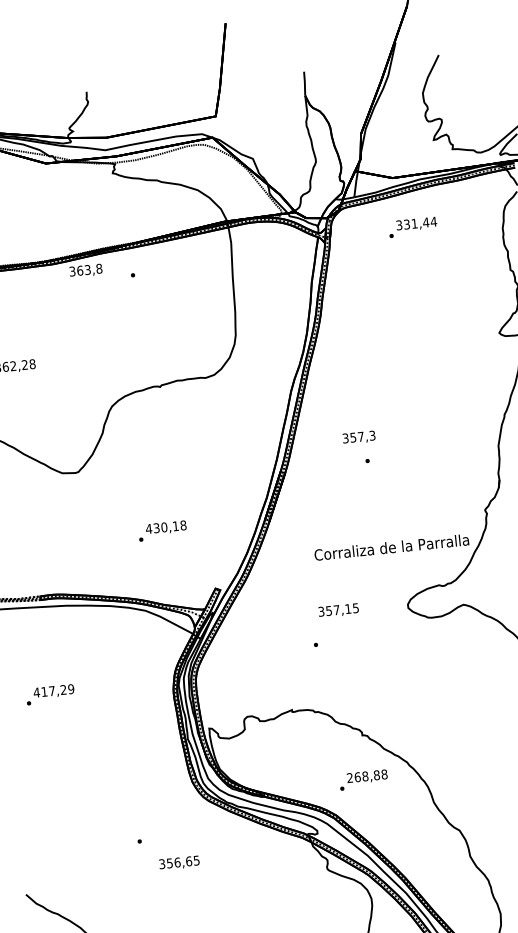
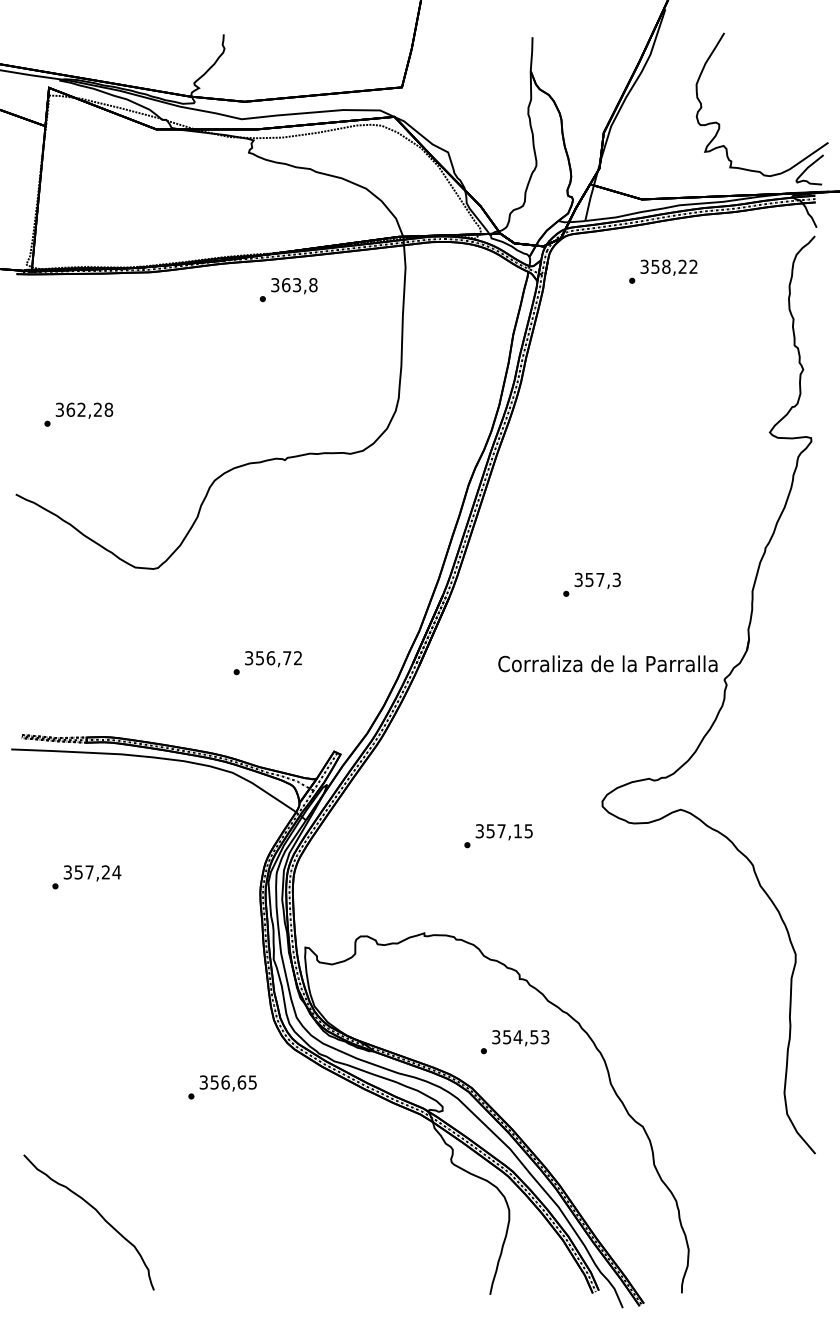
text: (420, 222) -> (674, 266), 331,44 -> 358,22
text: (86, 271) -> (294, 286), moved
text: (358, 437) -> (597, 580), moved
text: (166, 527) -> (273, 658), 430,18 -> 356,72
text: (391, 547) -> (607, 663), moved
text: (338, 610) -> (503, 832), moved
text: (54, 690) -> (92, 872), 417,29 -> 357,24
text: (367, 776) -> (520, 1037), 268,88 -> 354,53
text: (178, 863) -> (227, 1083), moved

